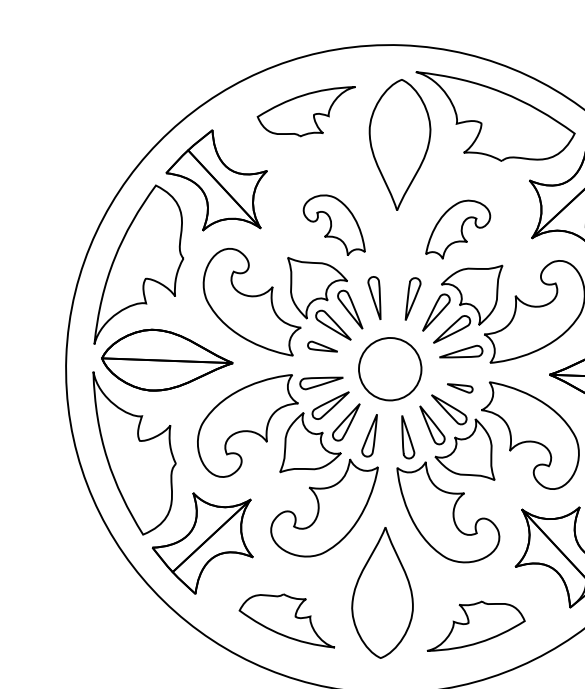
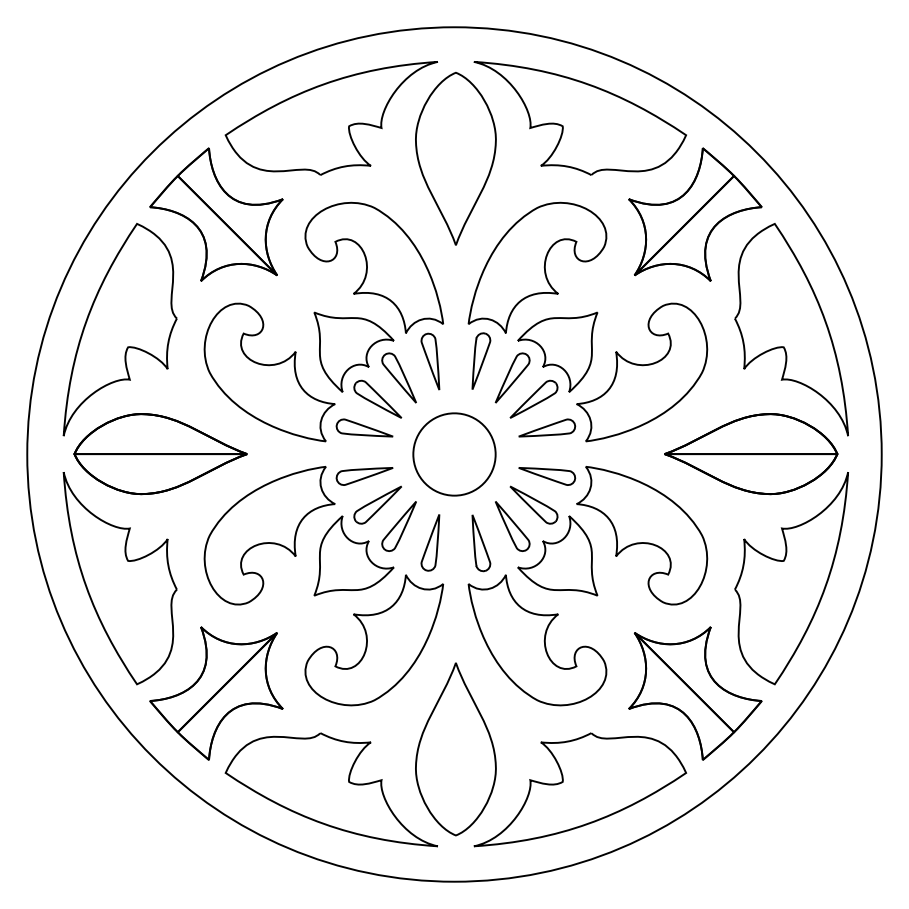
part: (305, 111) -> (330, 118), size x1.67
part: (334, 225) -> (373, 267), size x1.67
part: (458, 229) -> (537, 267), size x1.67
part: (322, 346) -> (364, 427), size x1.43
part: (460, 388) -> (547, 476), size x1.67
part: (286, 619) -> (330, 789), size x1.67
part: (476, 626) -> (580, 789), size x1.67

